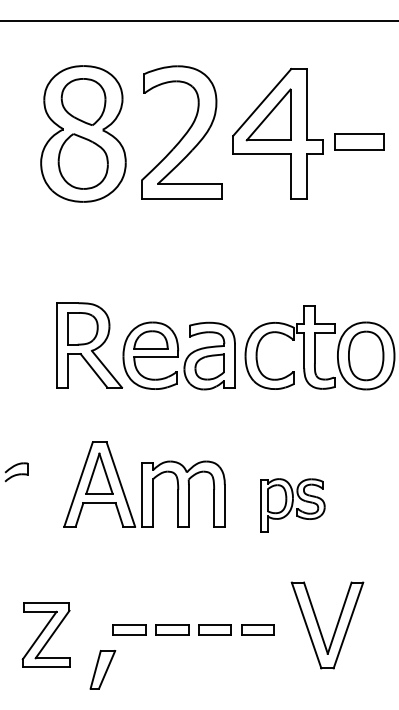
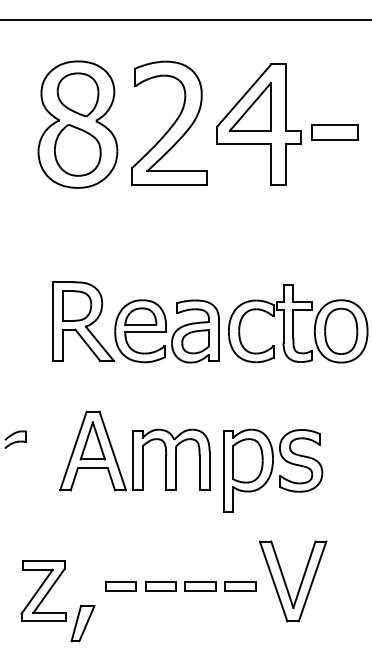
part: (292, 505) -> (272, 470), size x1.67
part: (320, 628) -> (286, 584), moved
part: (102, 669) -> (82, 623), moved

